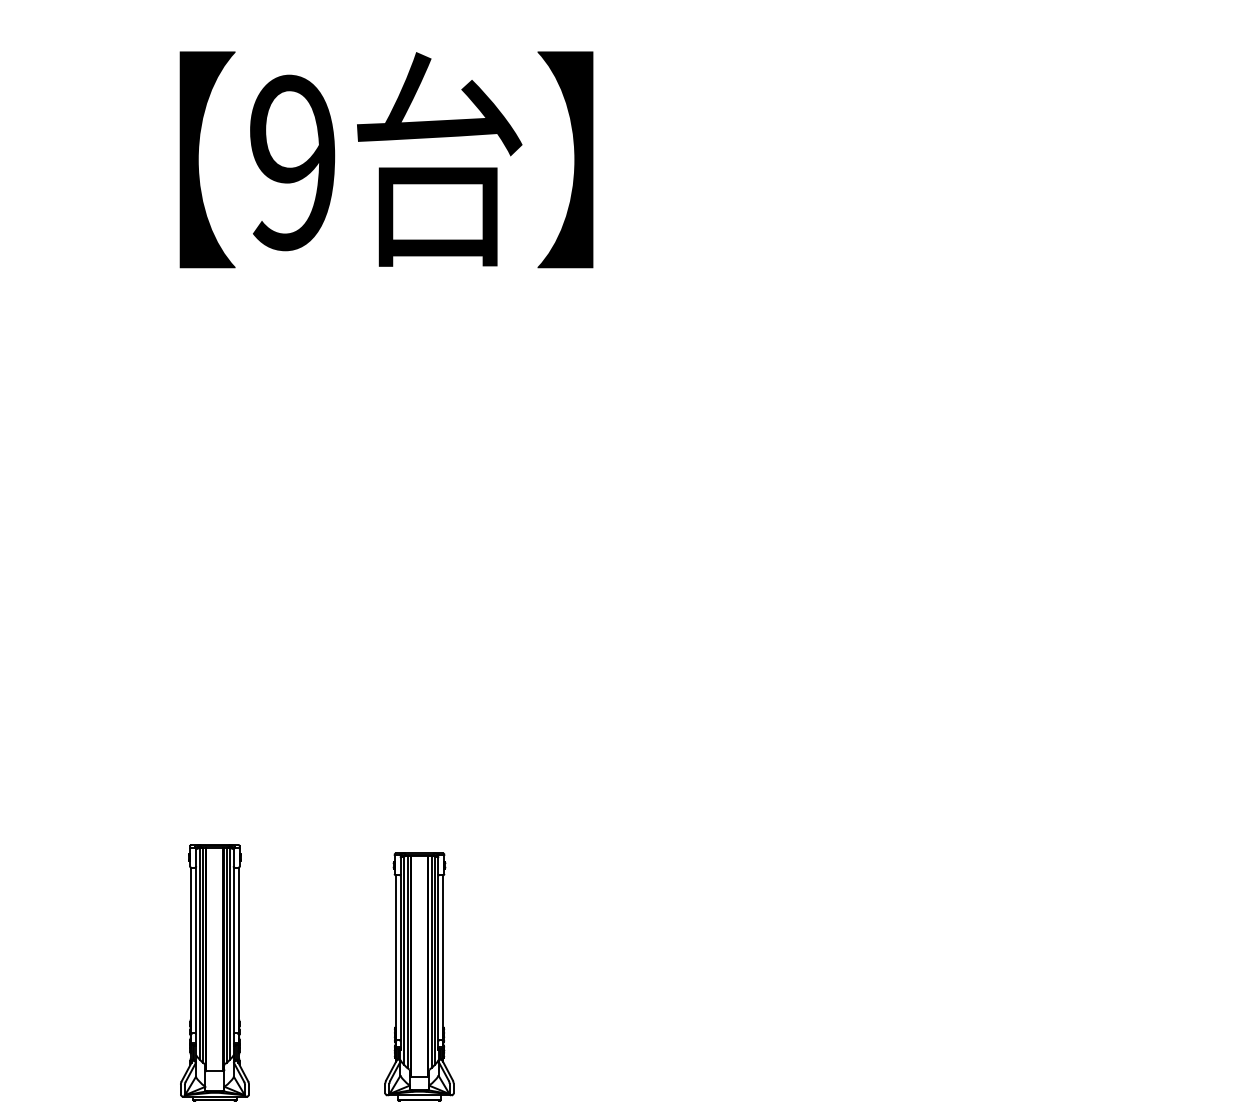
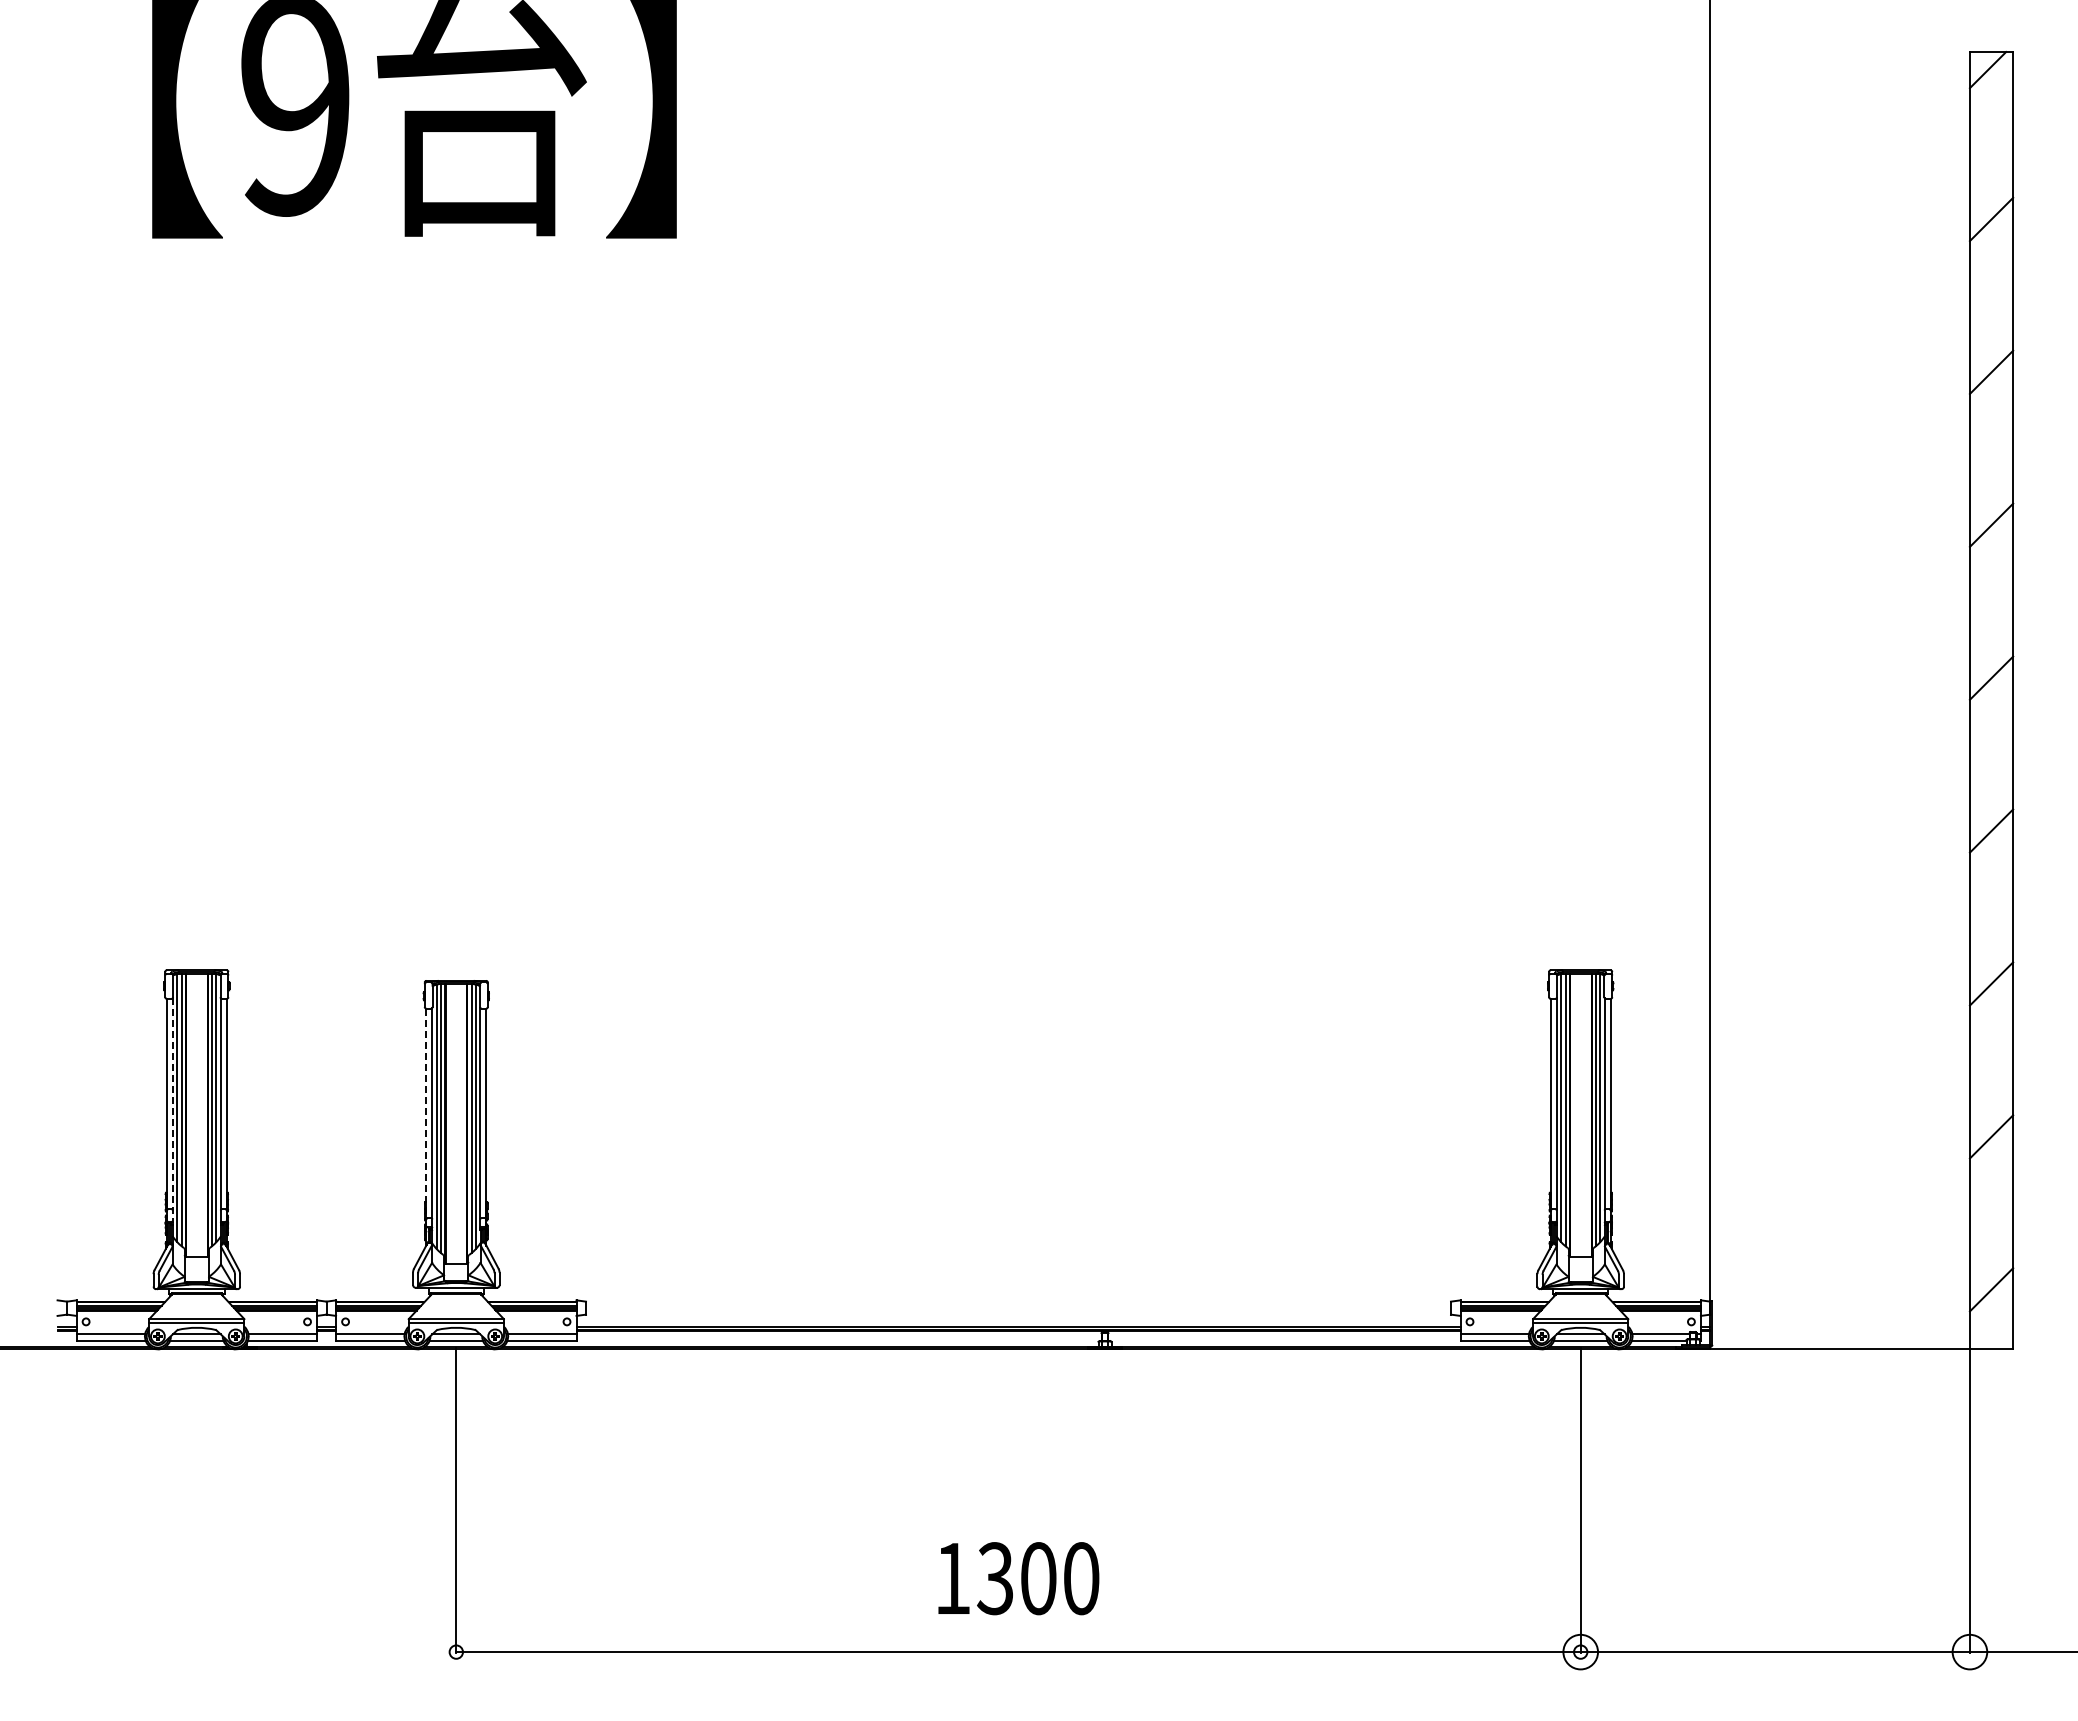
line: (195, 956) -> (172, 1111), solid -> dashed
line: (396, 958) -> (426, 1114), solid -> dashed

